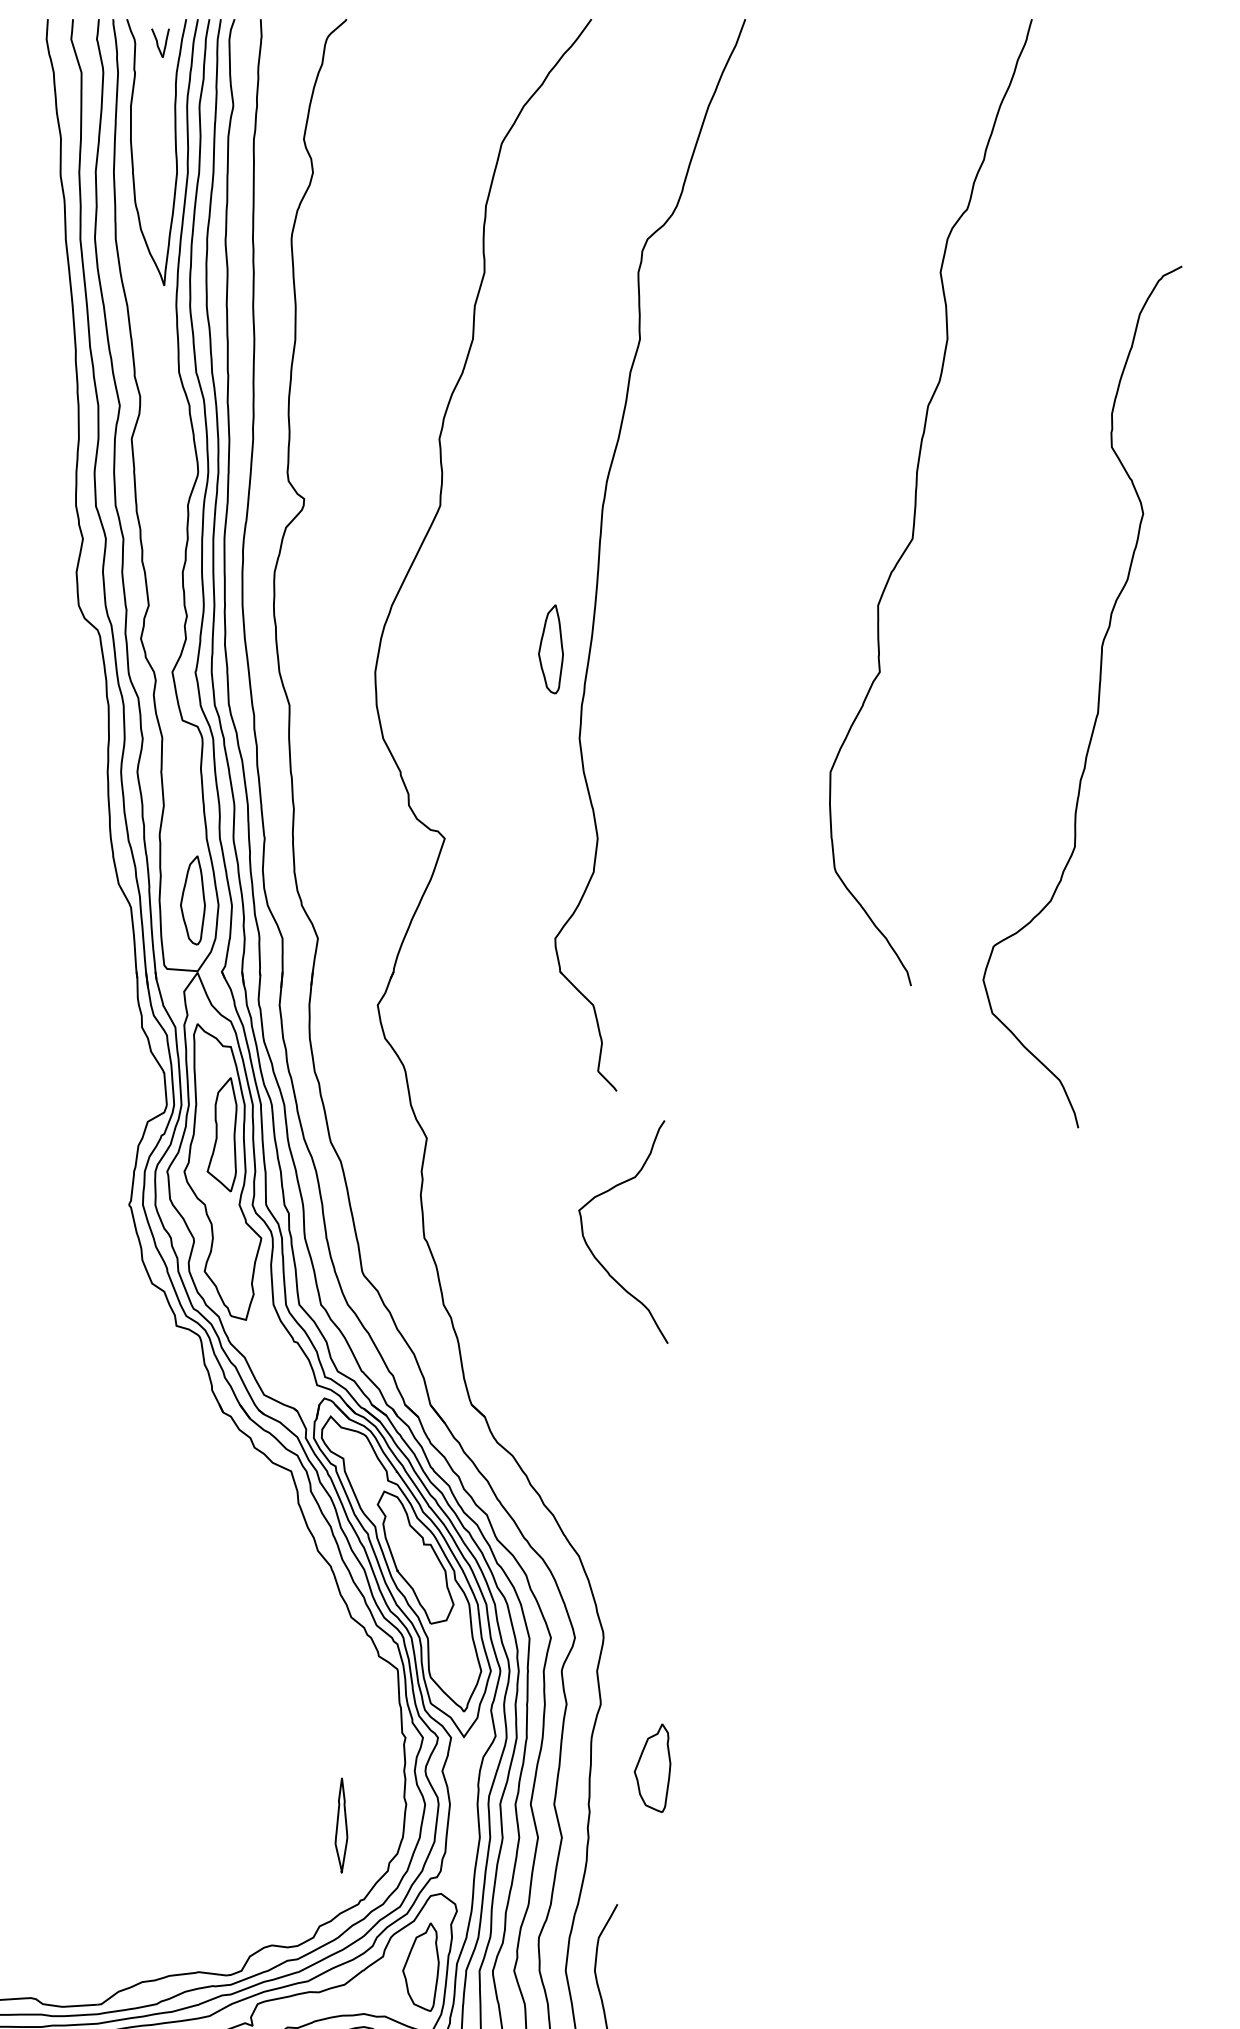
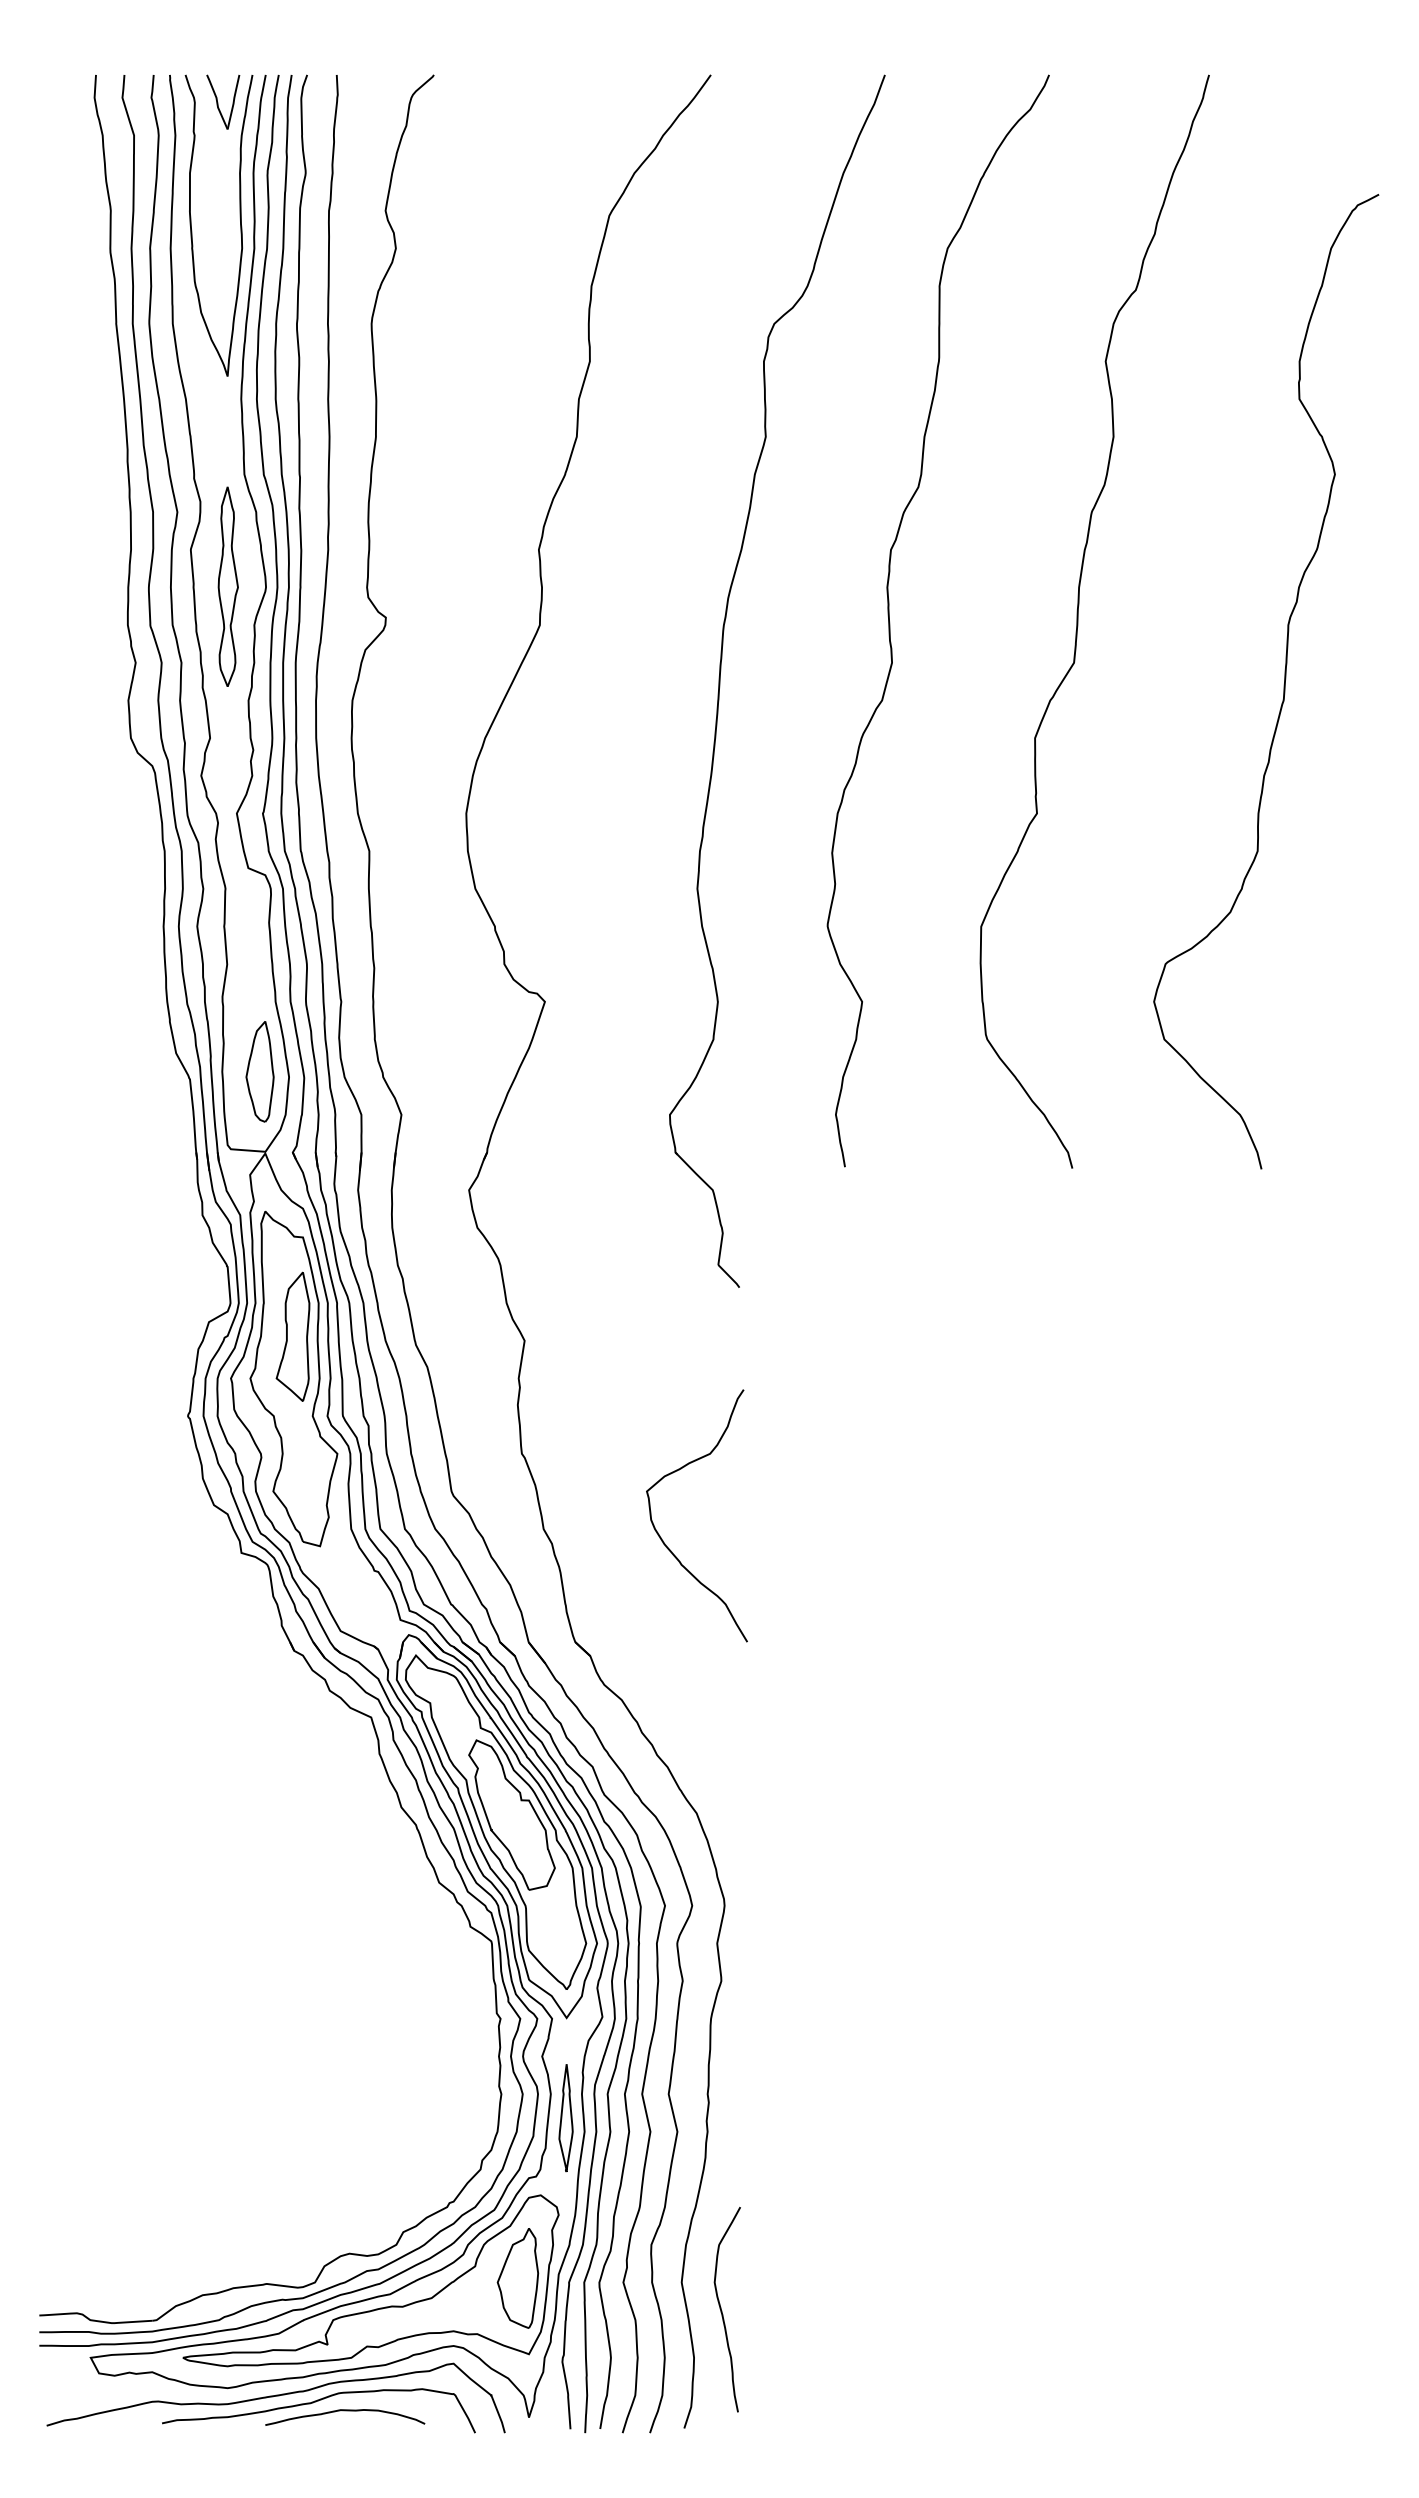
part: (160, 42) -> (223, 101), size x1.67
part: (164, 471) -> (227, 586), added
curve: (750, 503) -> (890, 622), added
part: (550, 649) -> (664, 787), removed
curve: (1097, 699) -> (1283, 684), moved
curve: (591, 1249) -> (660, 1535), moved
part: (652, 1768) -> (779, 2053), removed
part: (340, 1825) -> (565, 2118), moved

